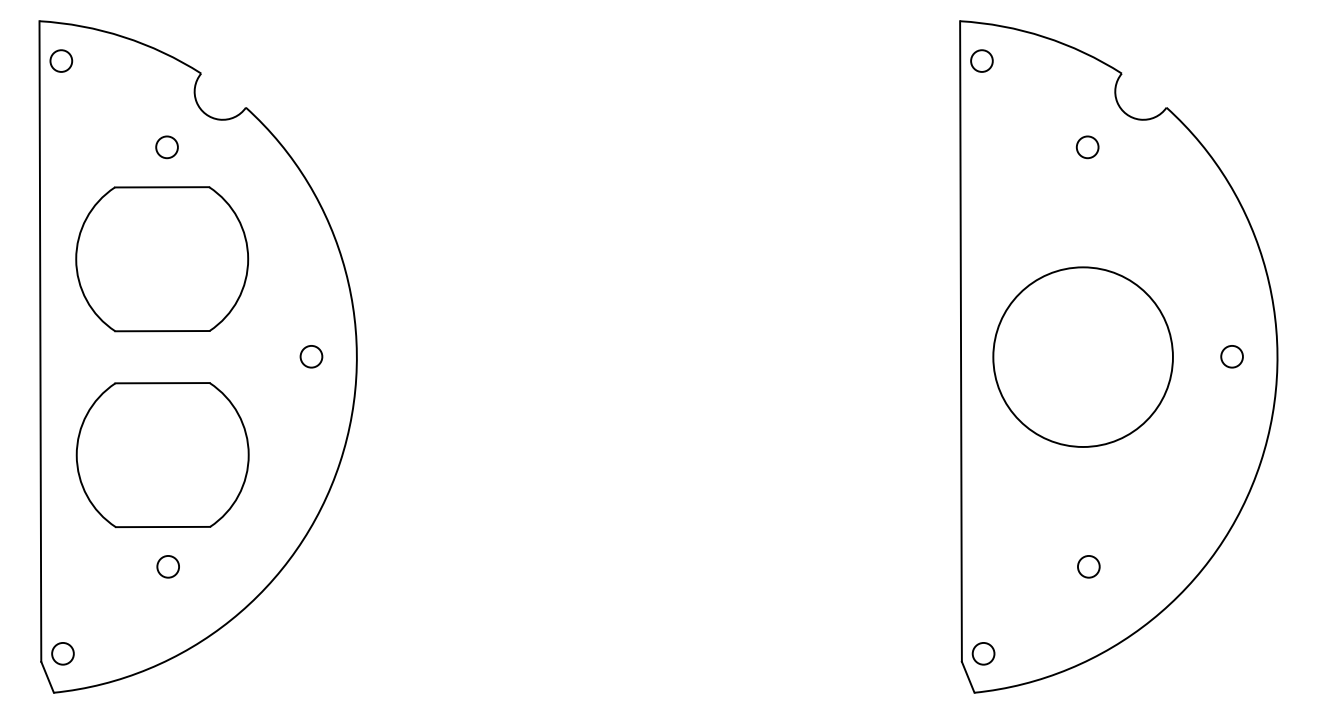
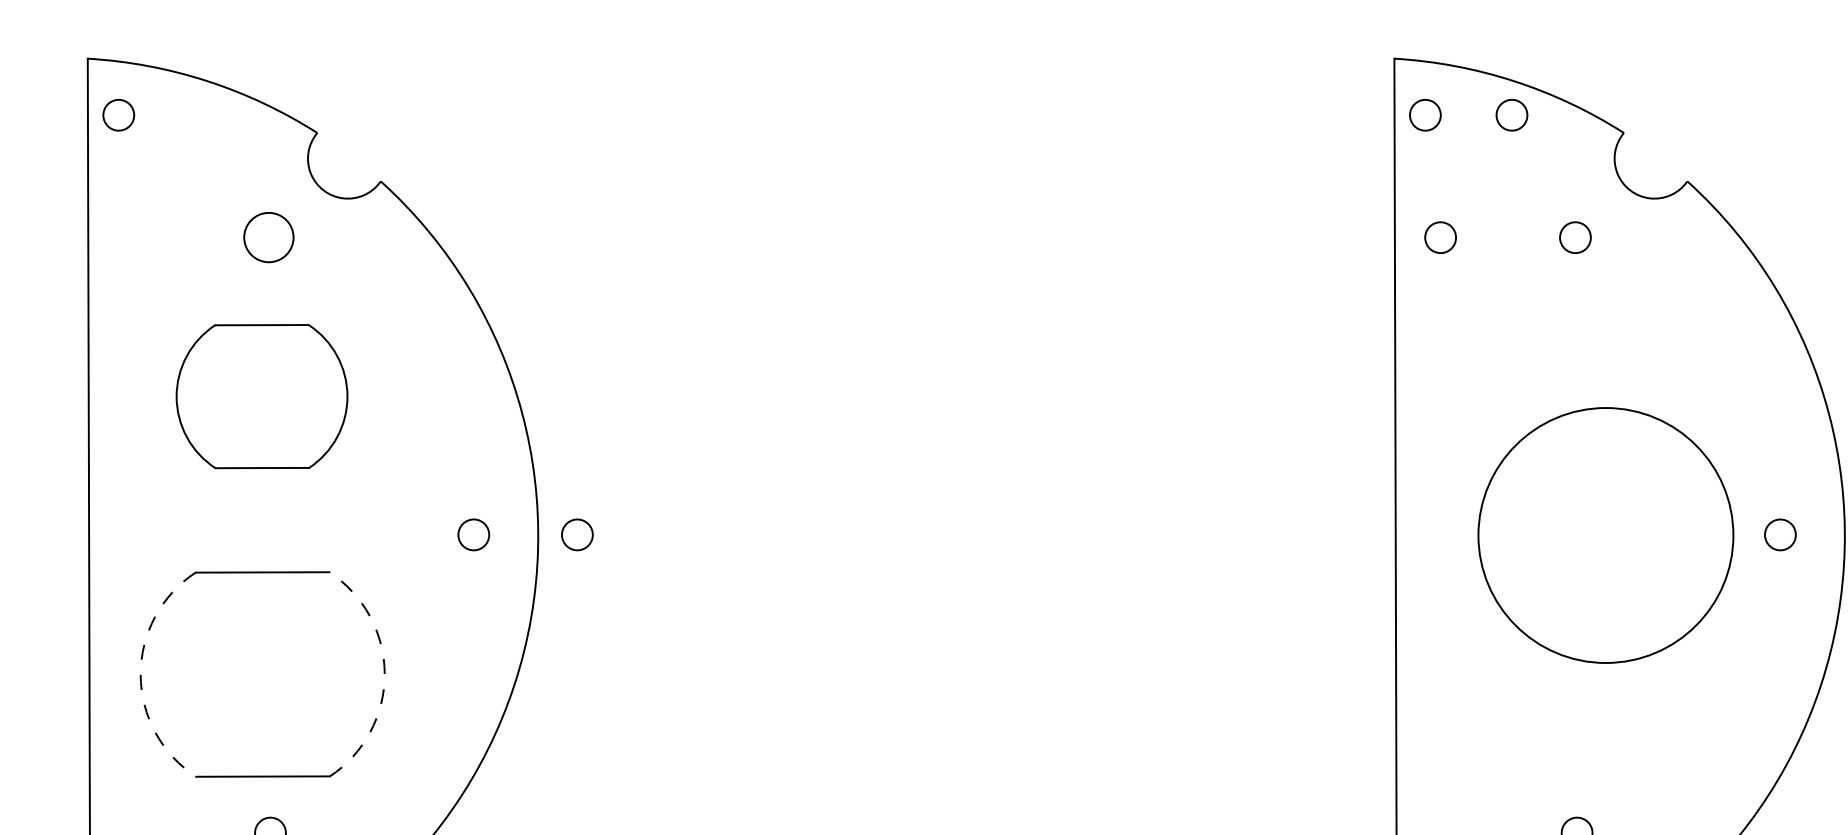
circle: (1042, 60) -> (1511, 114), added
circle: (166, 147) -> (268, 237), size x1.6
circle: (992, 147) -> (1440, 237), added
part: (162, 259) -> (262, 396), size x0.7
circle: (384, 356) -> (577, 534), added
circle: (1082, 356) -> (1605, 534), moved
arc: (248, 454) -> (384, 673), solid -> dashed
arc: (76, 455) -> (140, 675), solid -> dashed

